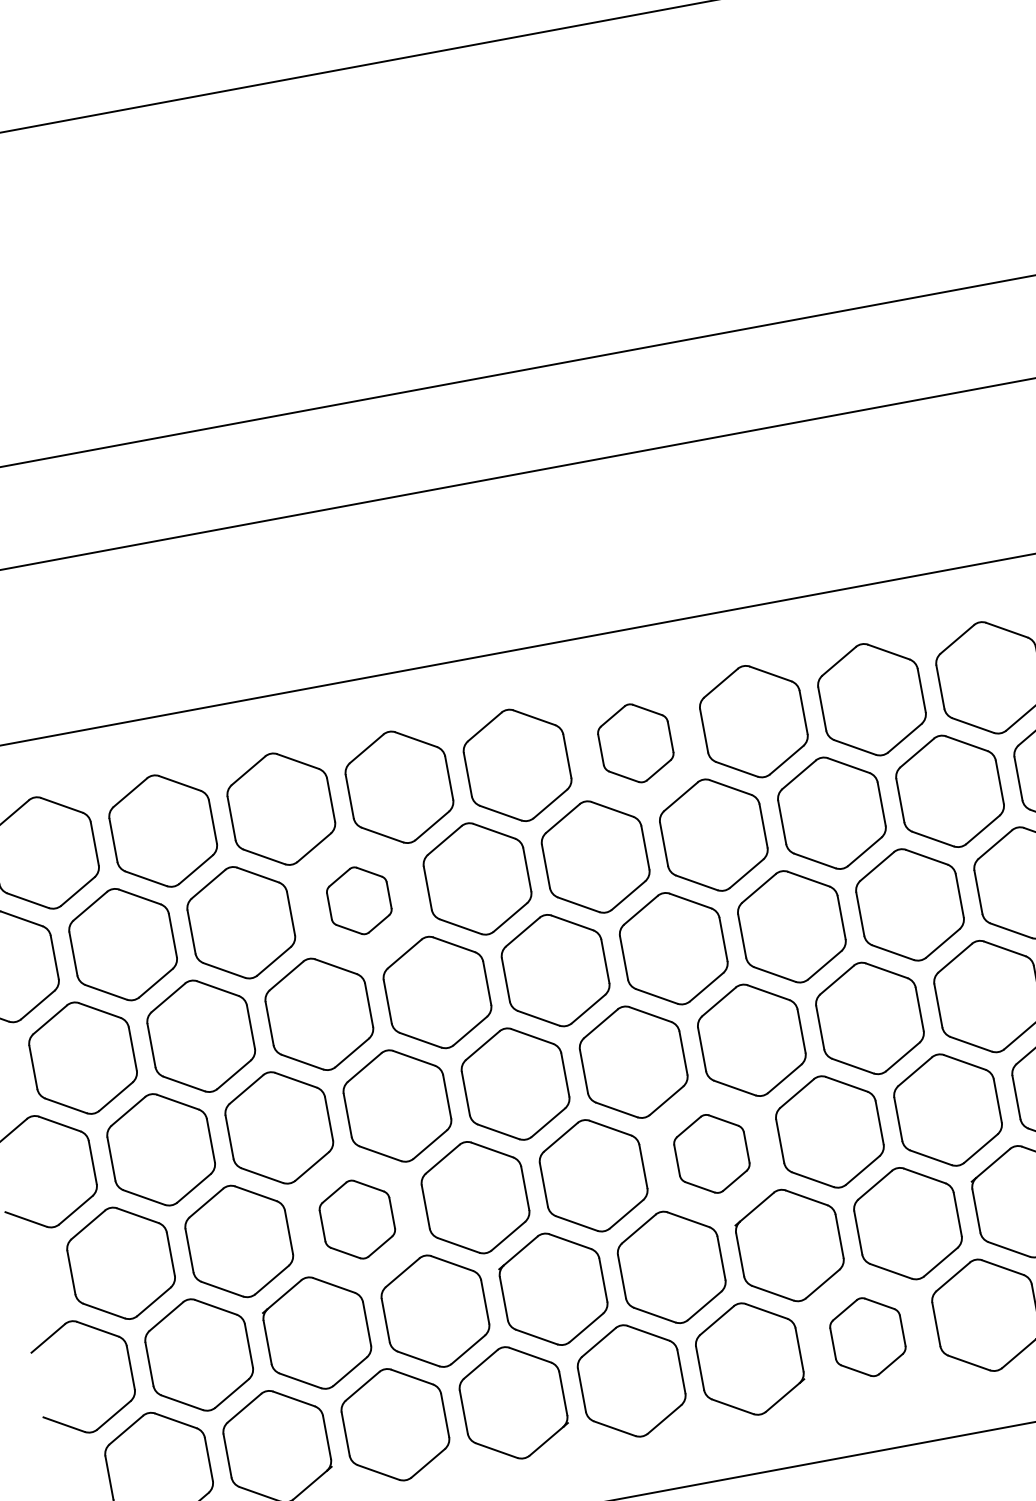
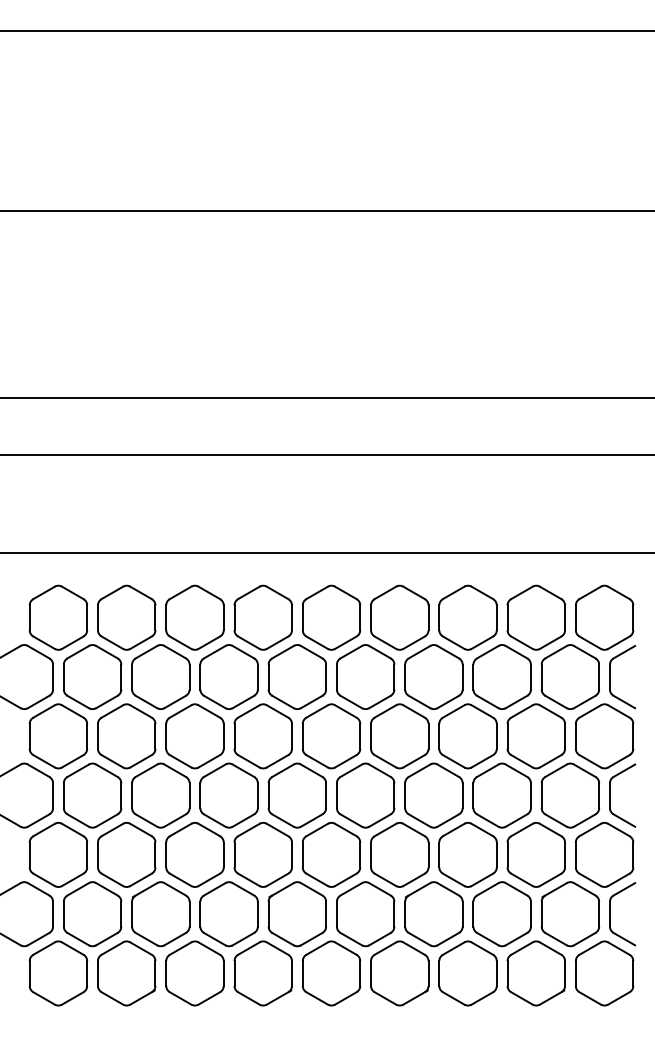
part: (635, 743) -> (399, 617), size x1.43
part: (358, 900) -> (228, 676), size x1.67
part: (711, 1153) -> (399, 854), size x1.43
part: (356, 1219) -> (194, 854), size x1.43
part: (867, 1337) -> (467, 973), size x1.43

